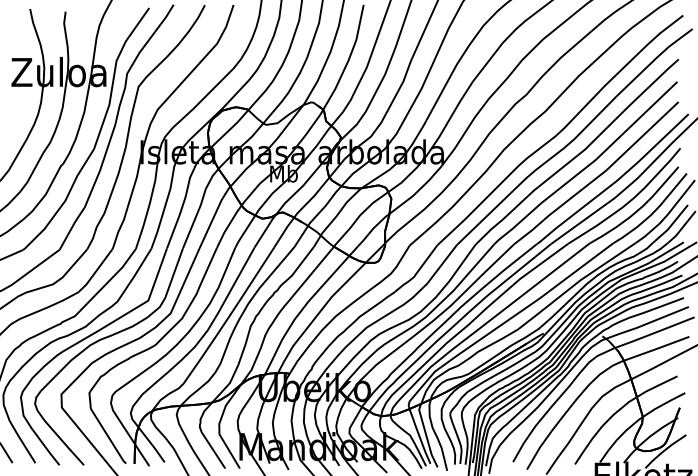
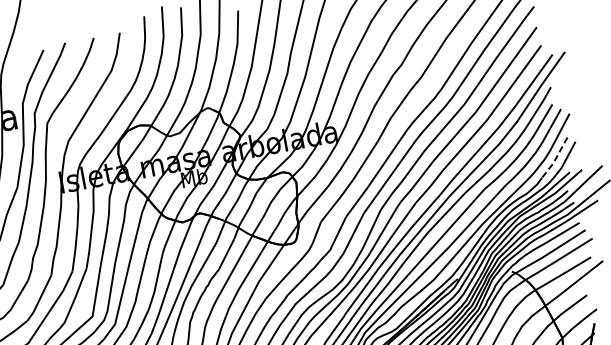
line: (670, 225) -> (555, 159), solid -> dashed

